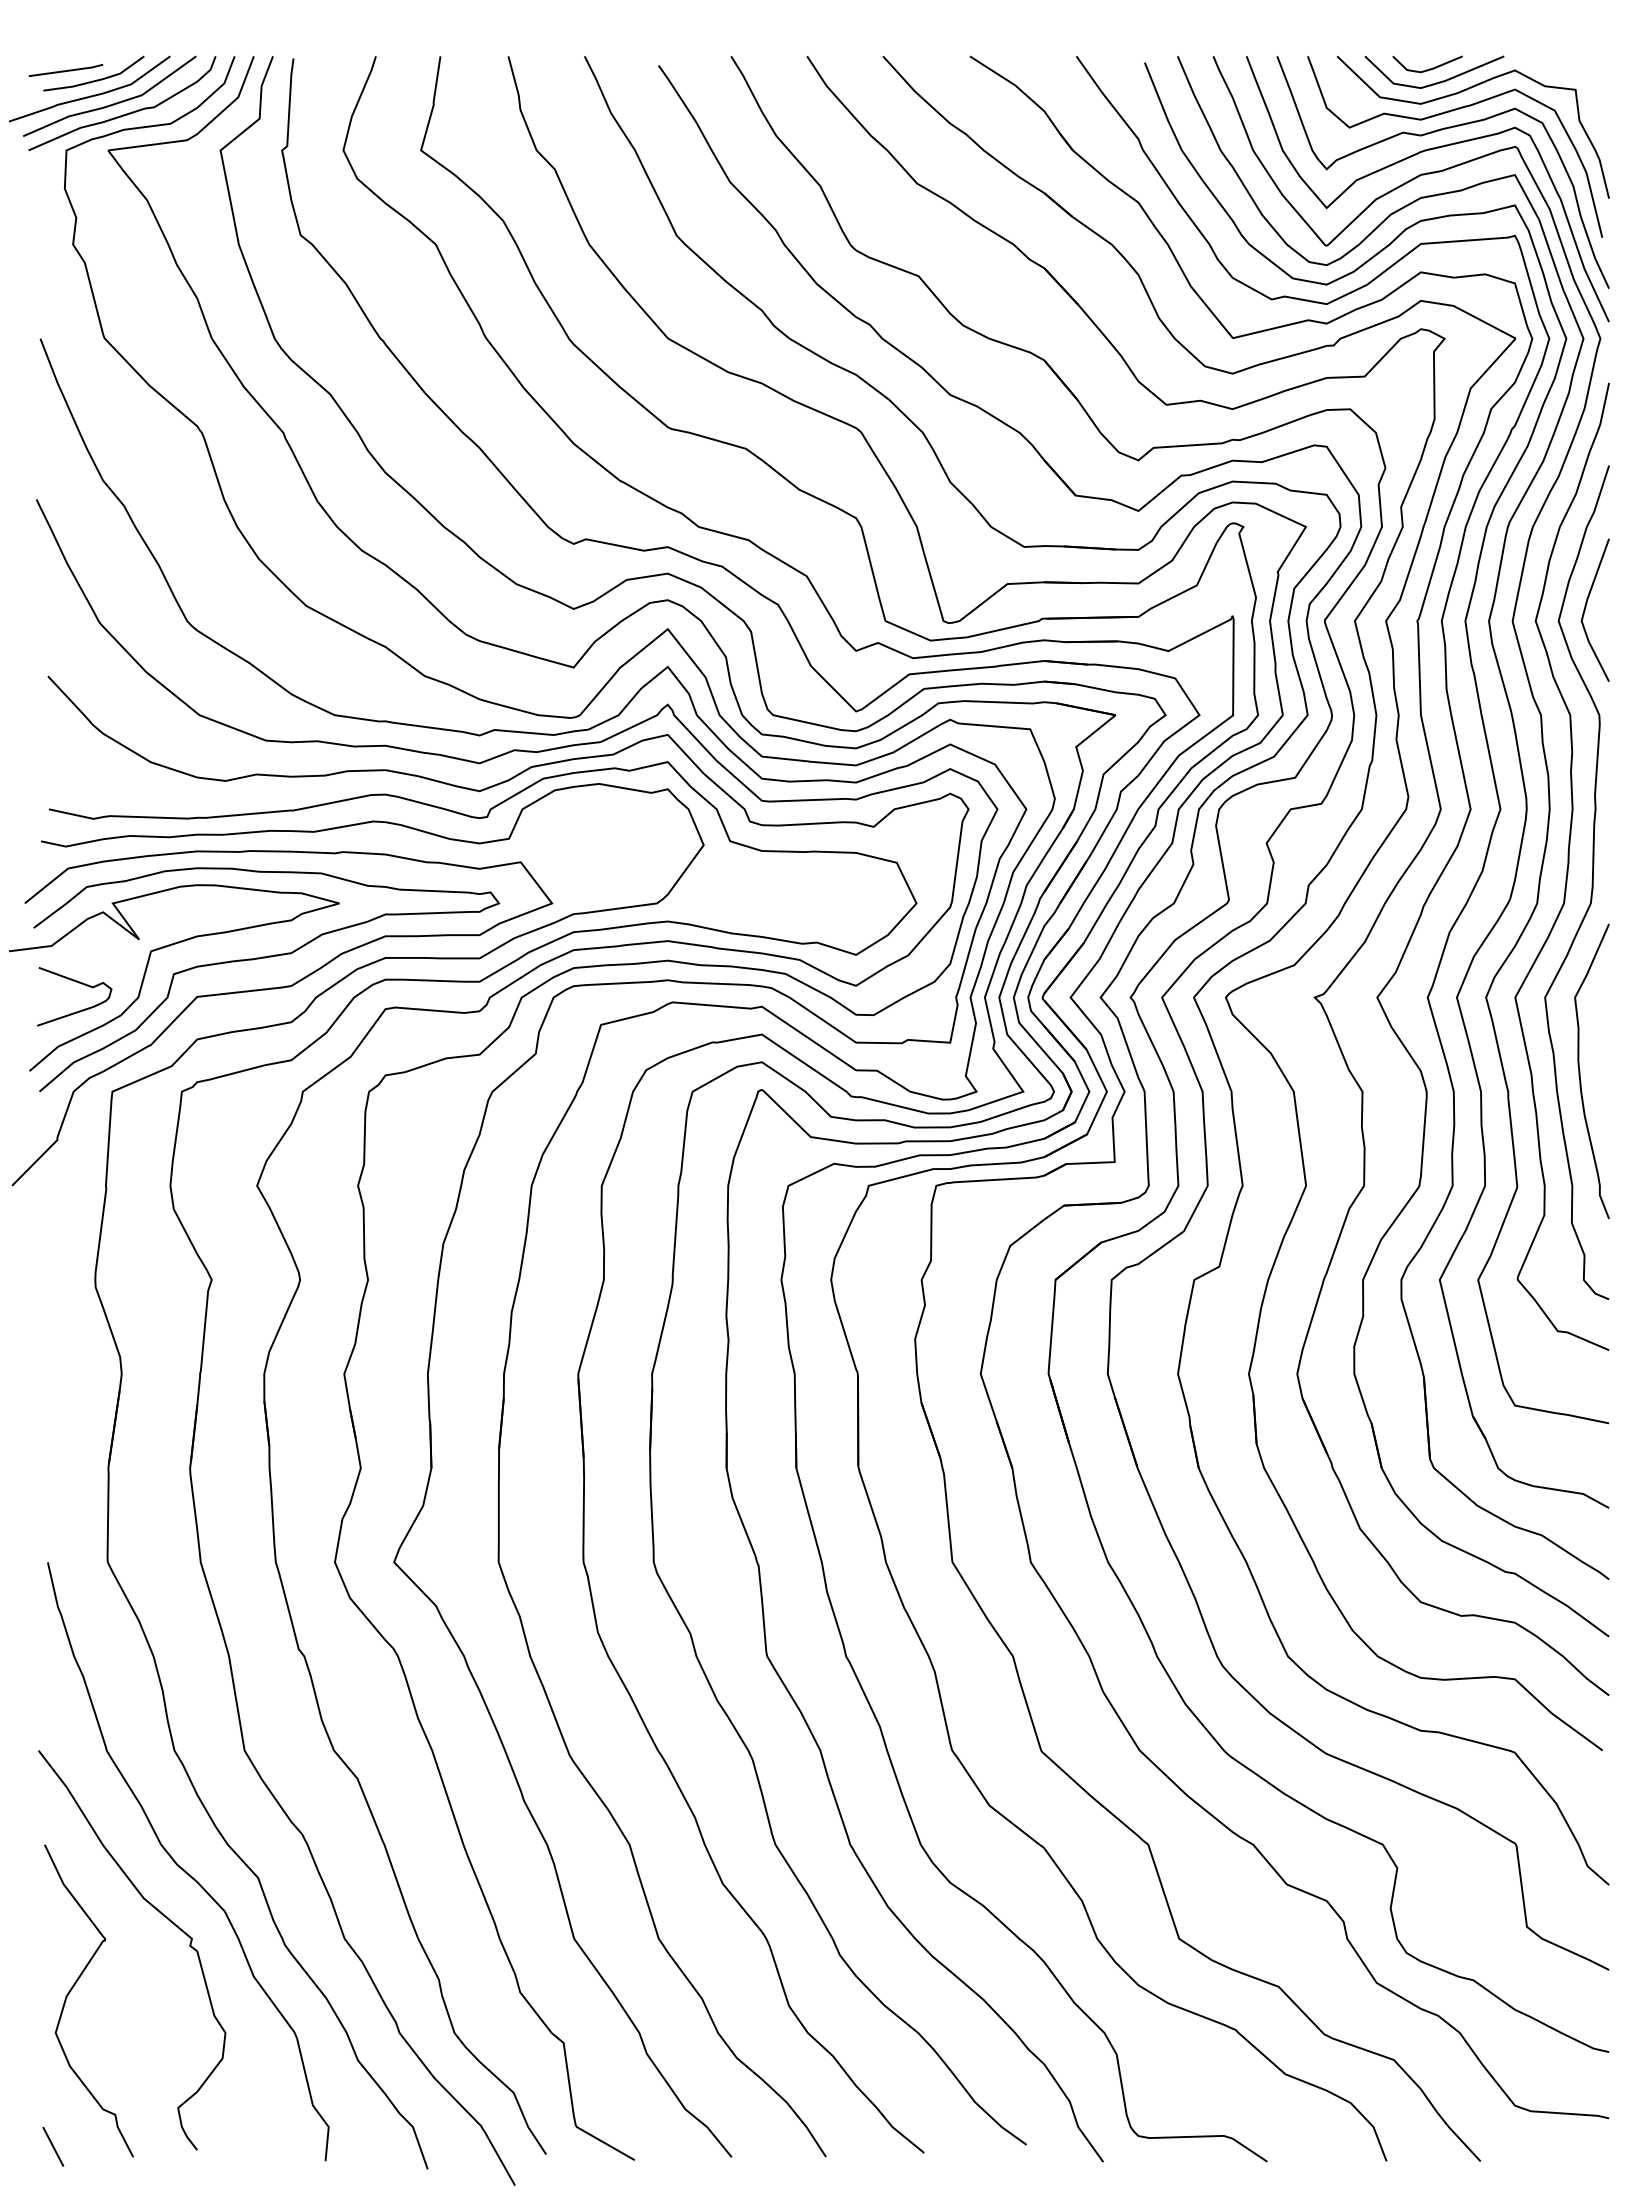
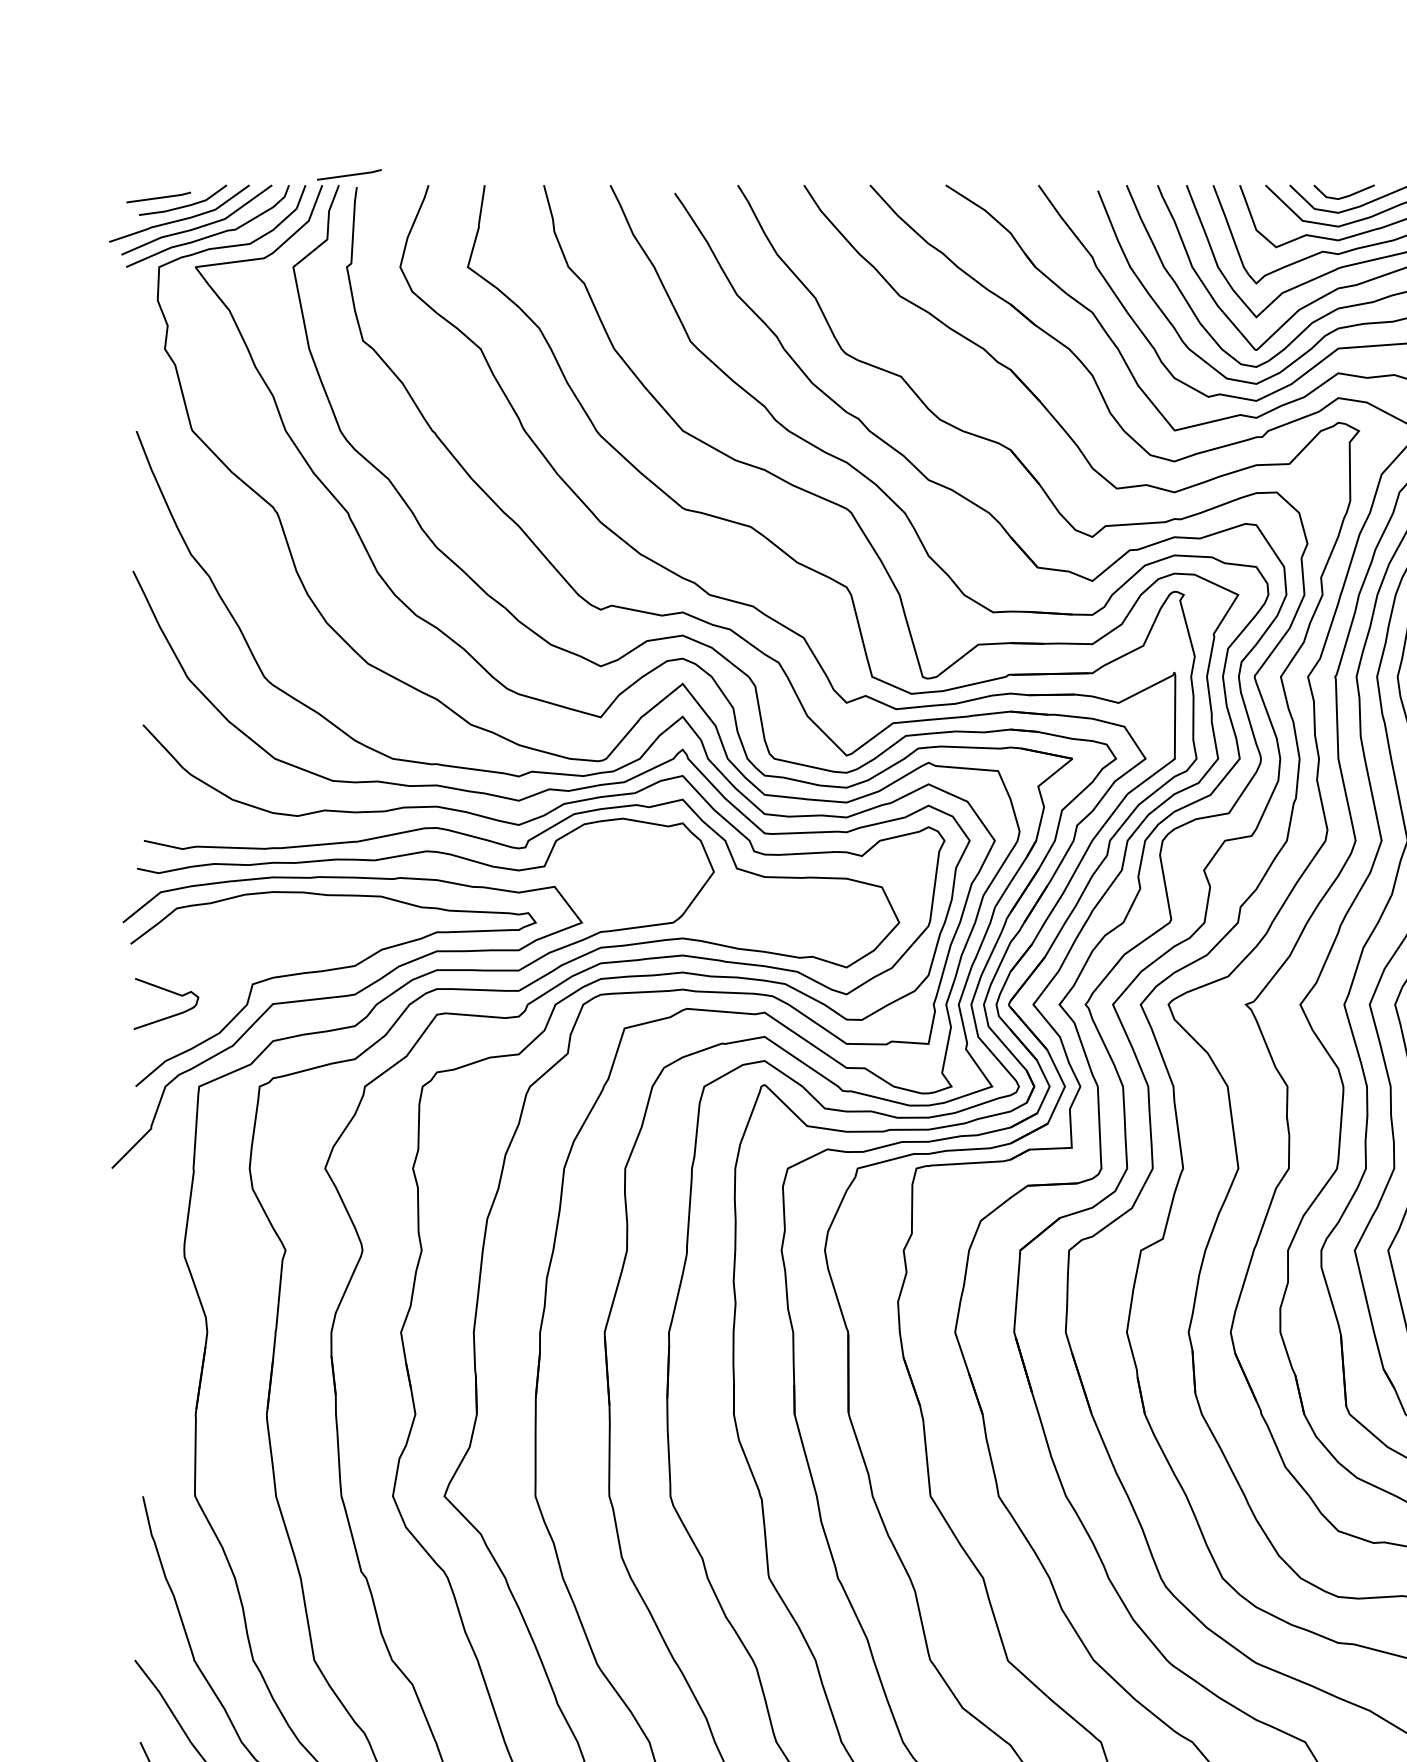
line: (284, 44) -> (349, 174), added
curve: (146, 972) -> (228, 982), removed

